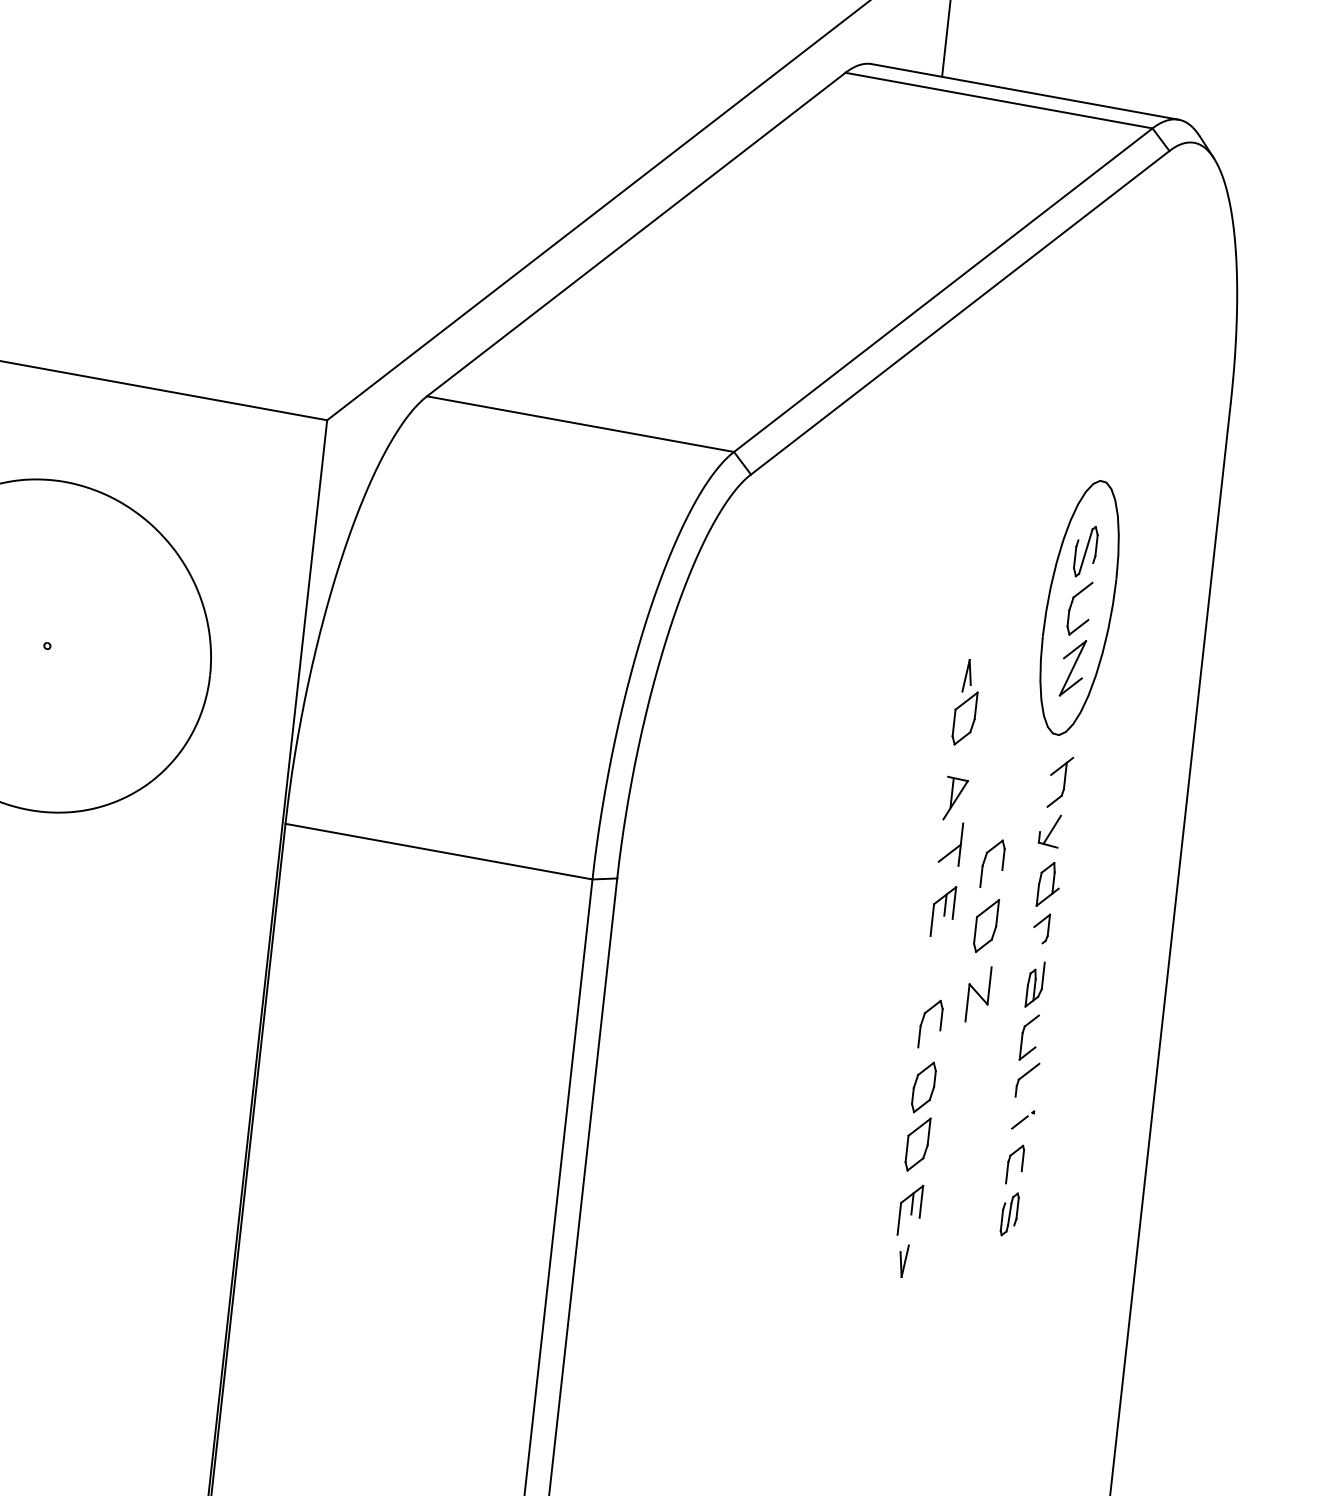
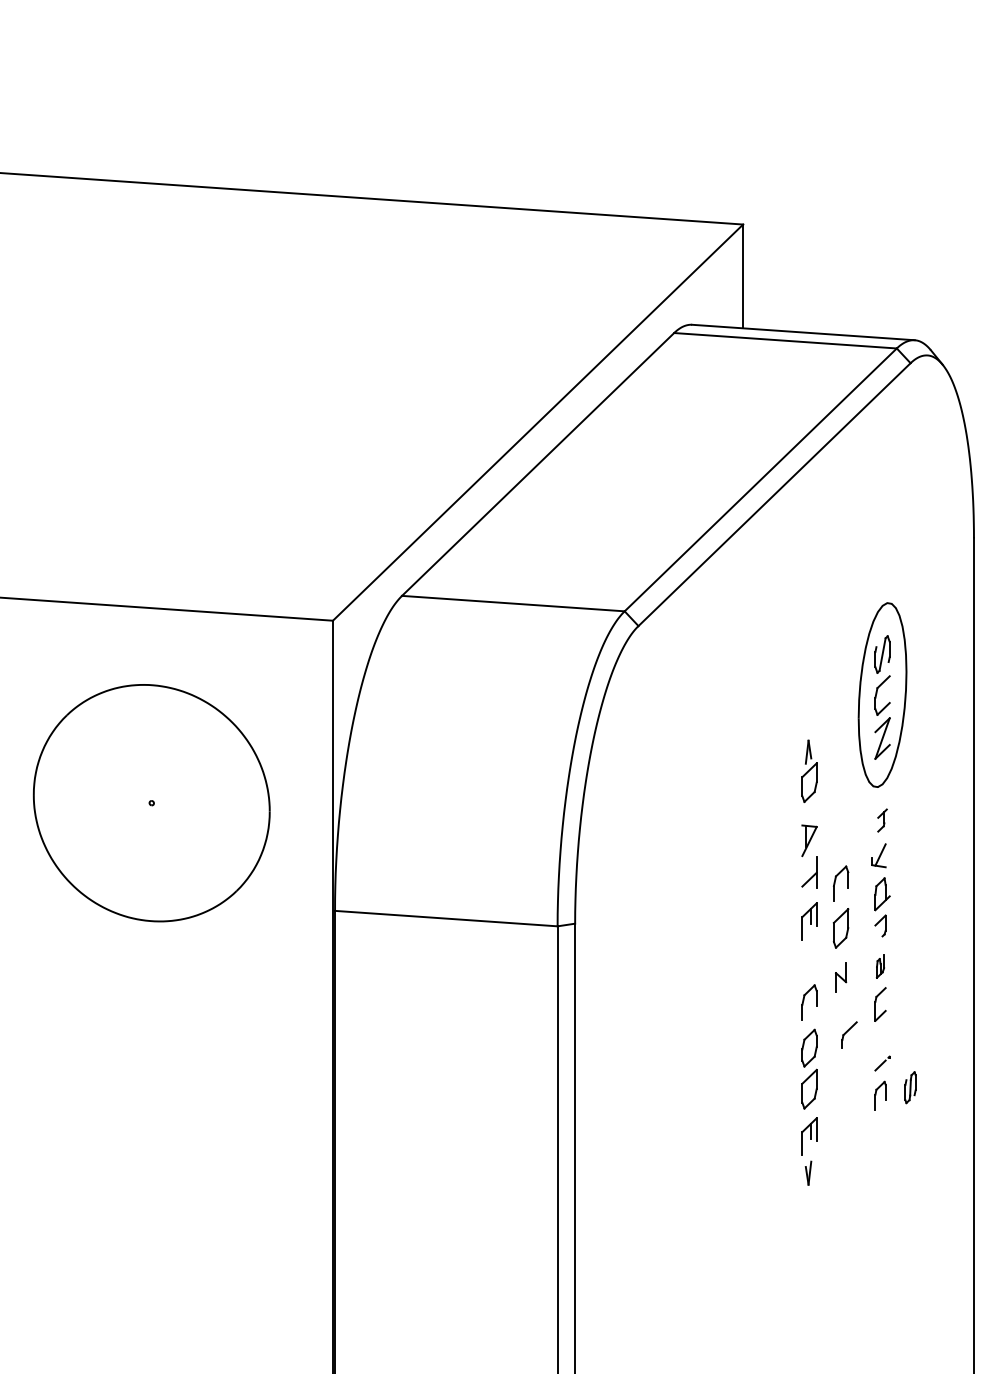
part: (1060, 782) -> (882, 820), size x0.6
part: (1035, 984) -> (880, 966), size x0.7
part: (977, 993) -> (840, 977), size x0.7
part: (1027, 1079) -> (849, 1034), moved
part: (1009, 1214) -> (910, 1087), moved

